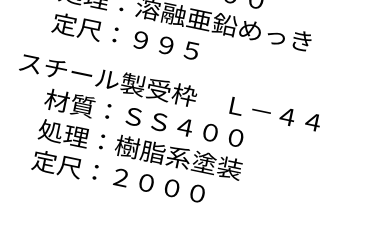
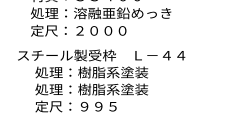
text: (179, 47) -> (101, 30), 定尺：９９５ -> 定尺：２０００
text: (146, 119) -> (91, 72), 材質：ＳＳ４００ -> 処理：樹脂系塗装
text: (160, 185) -> (106, 106), 定尺：２０００ -> 定尺：９９５

